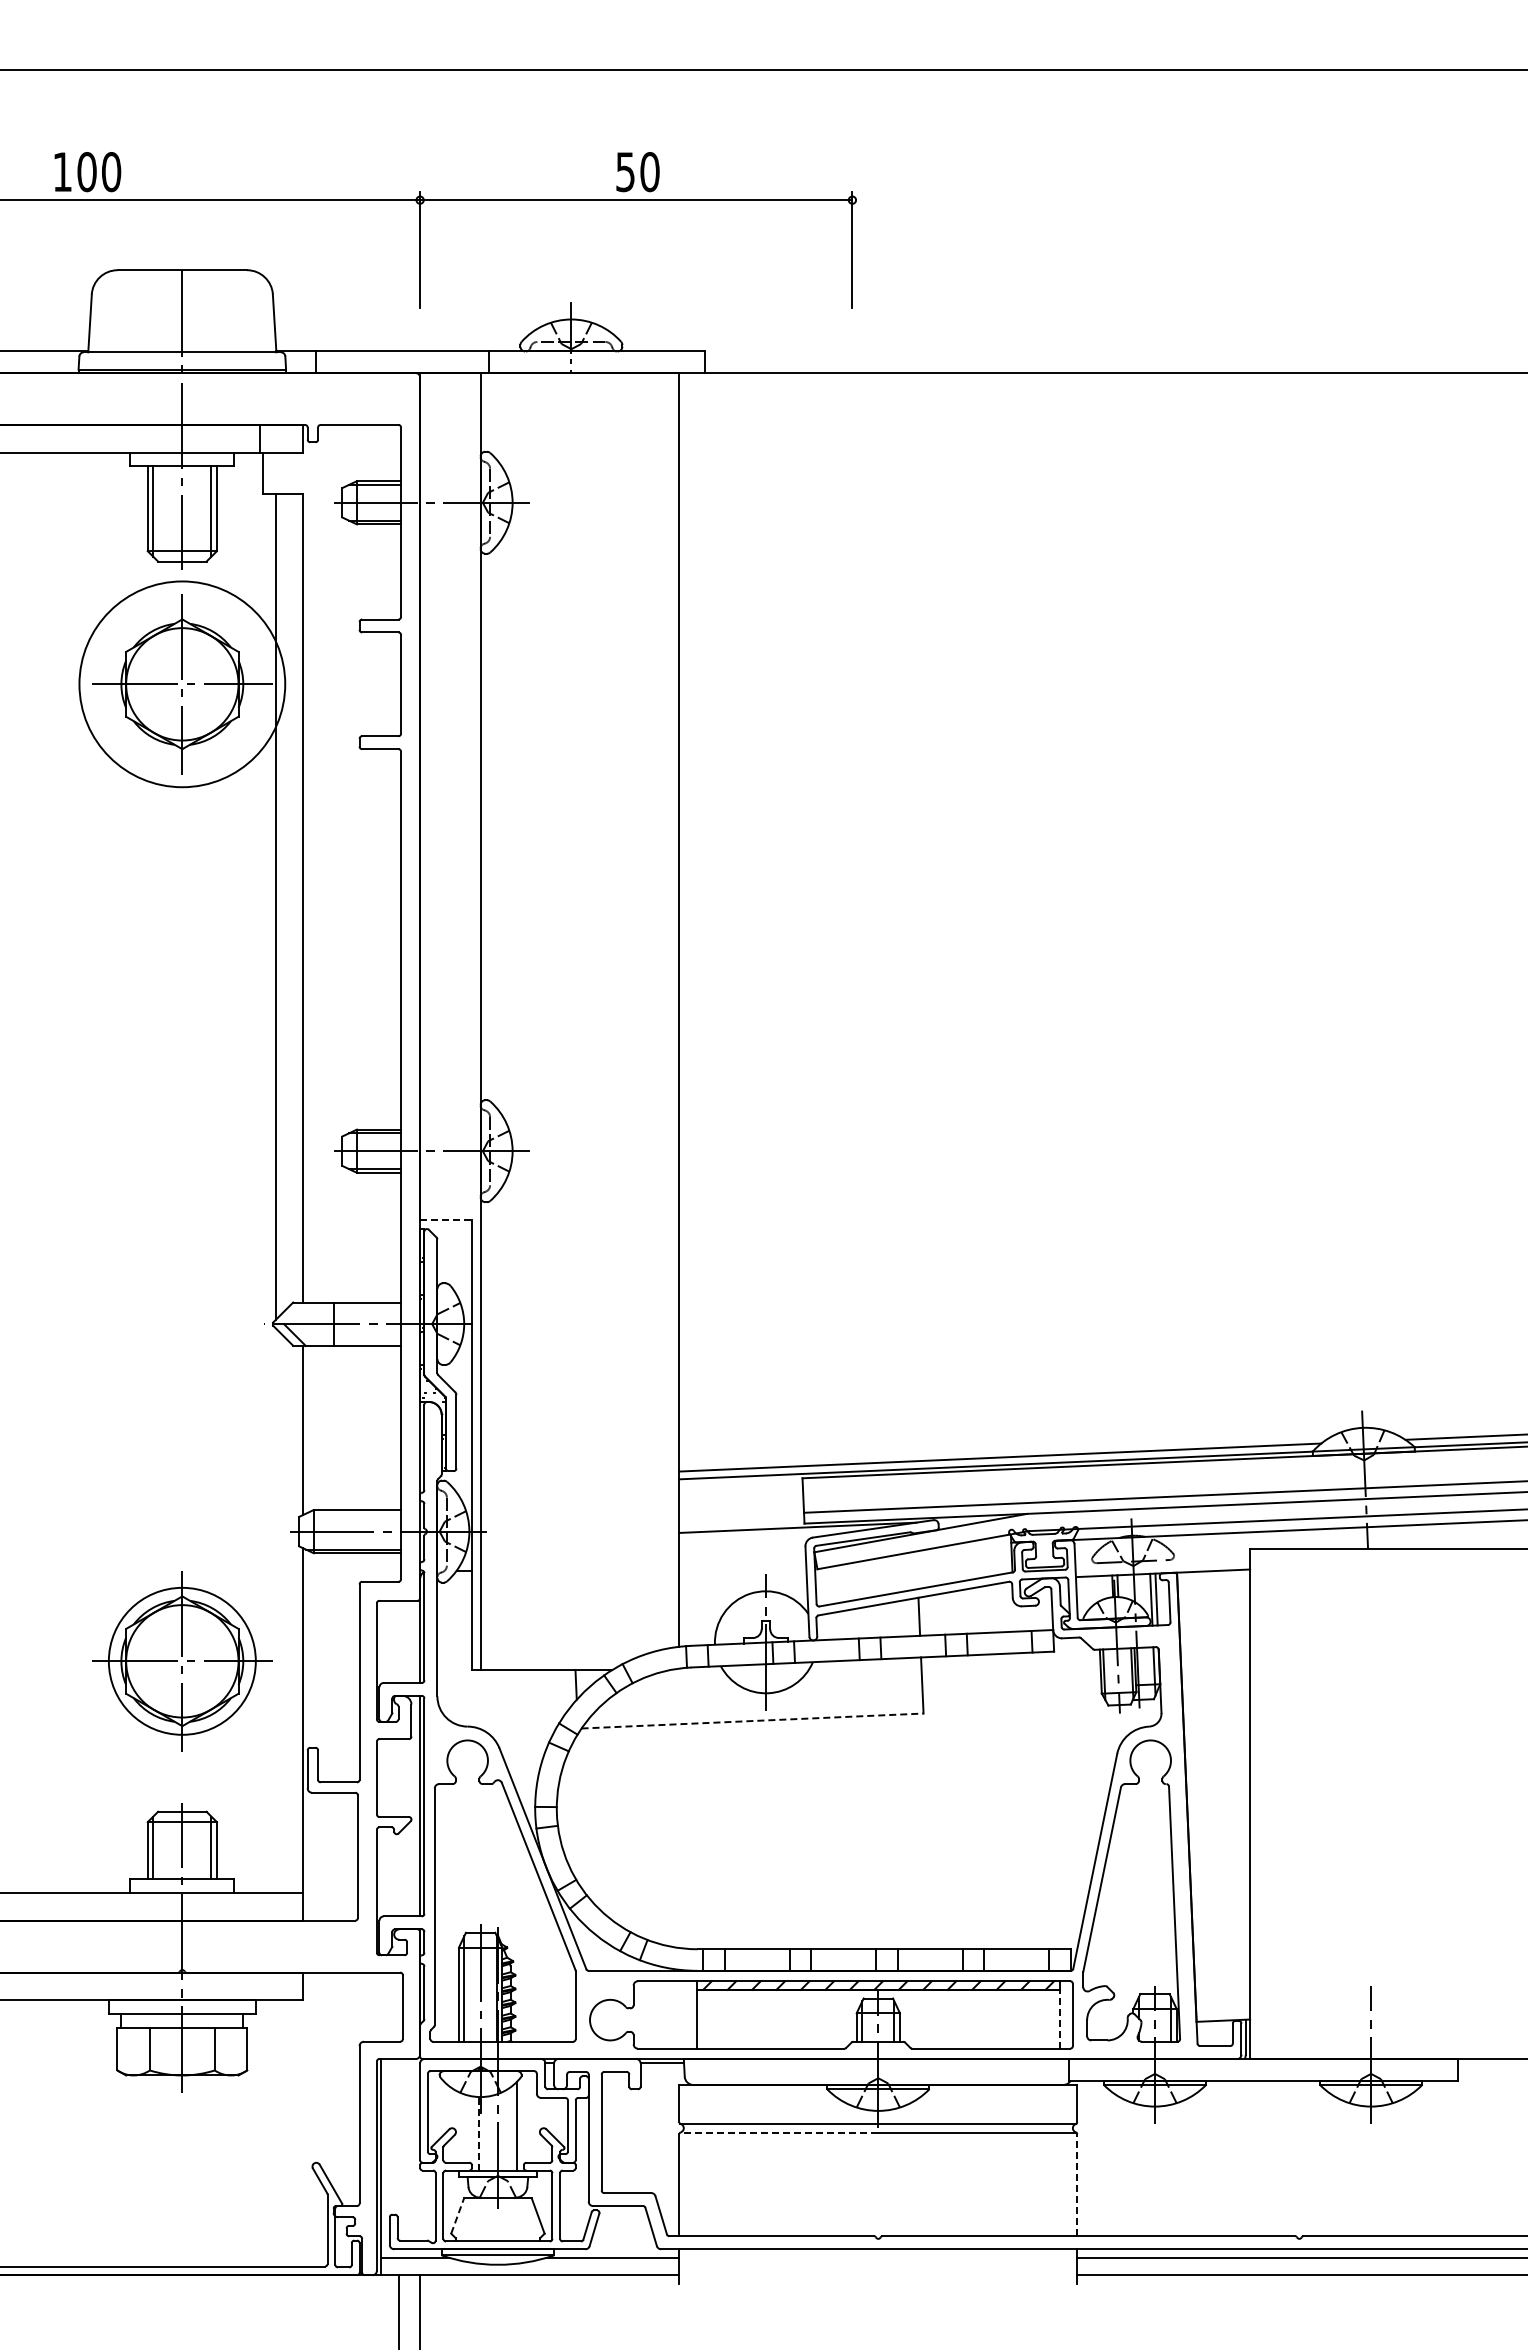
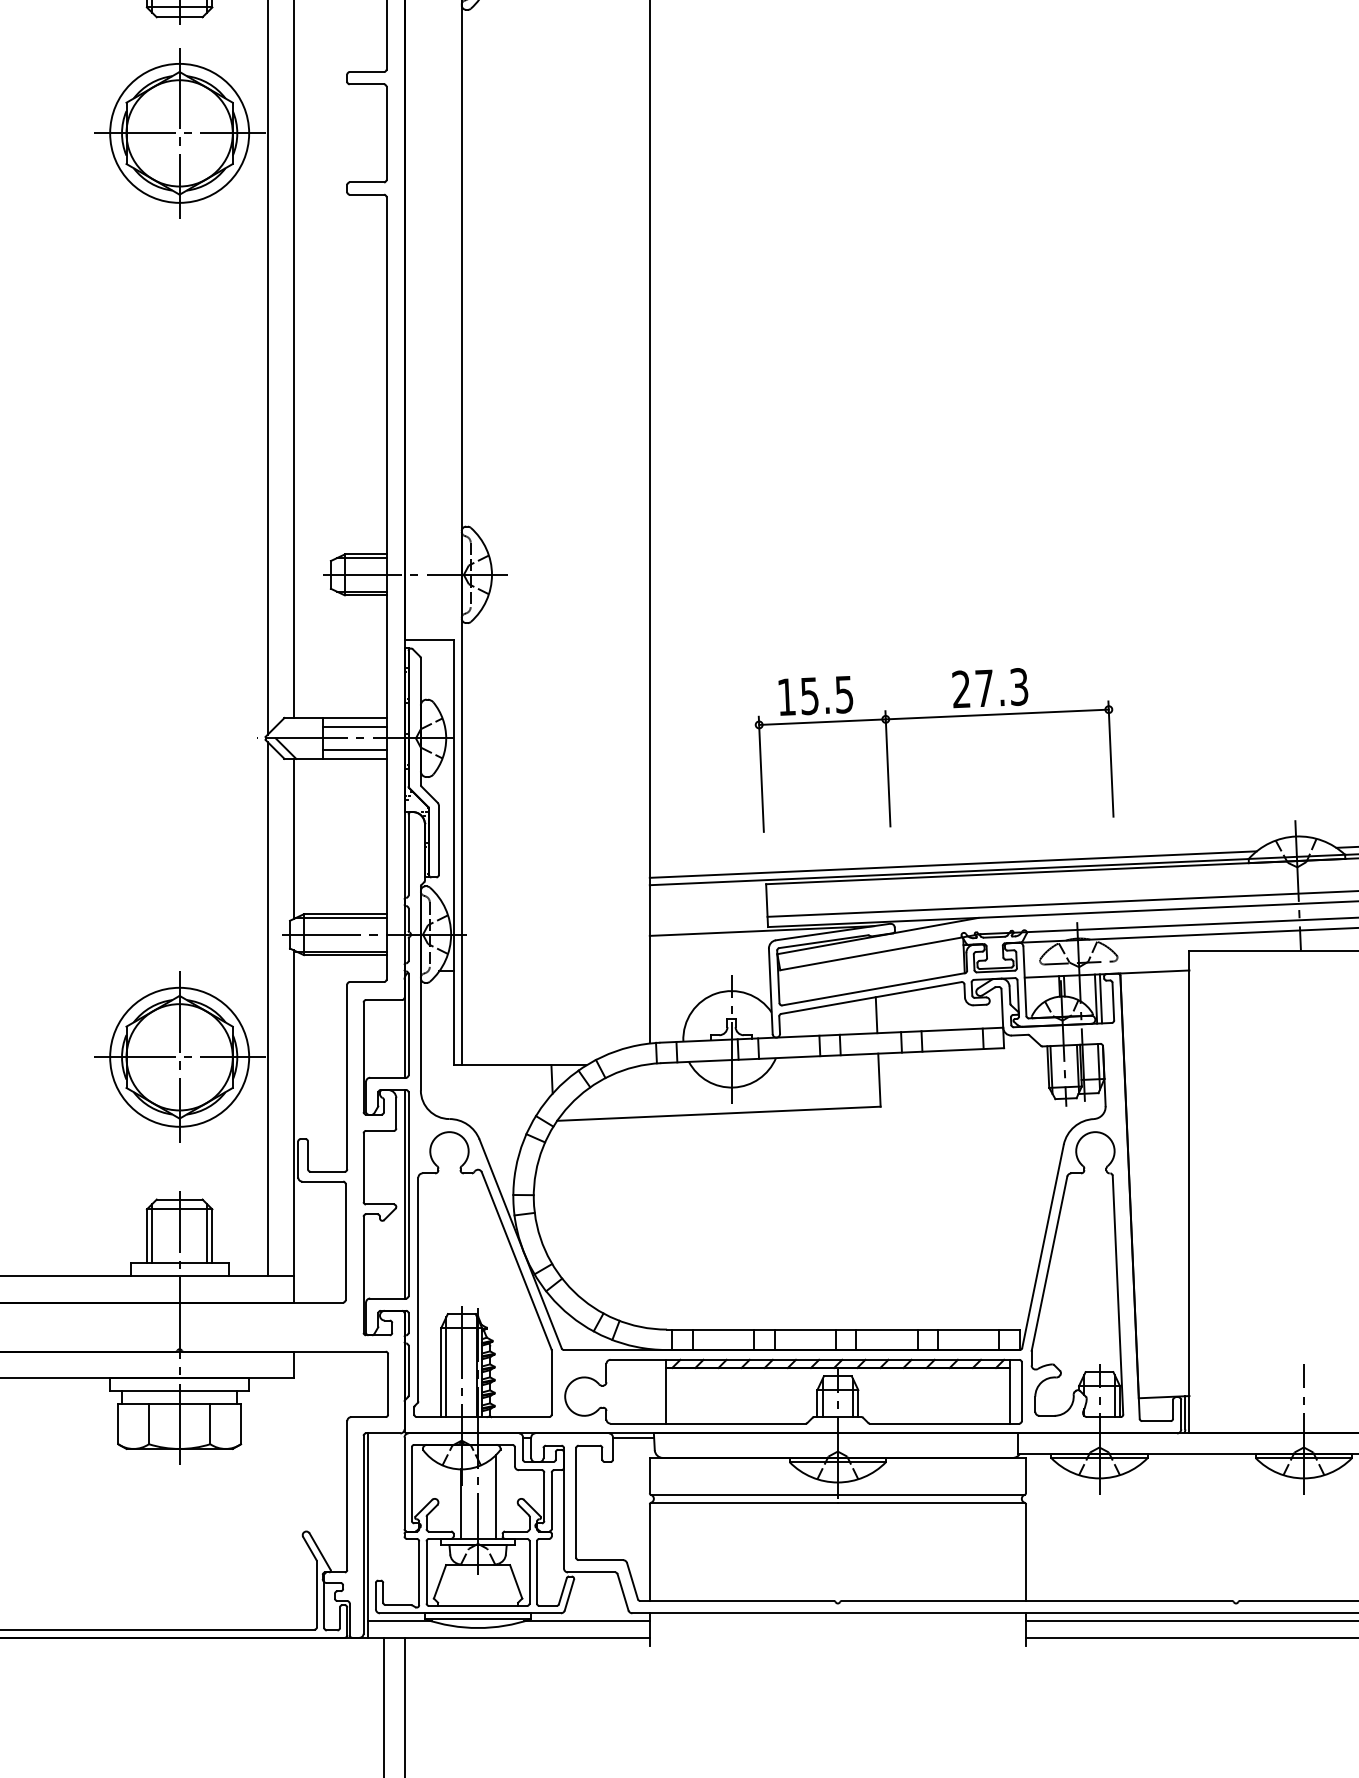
circle: (181, 683) -> (178, 132), size x0.71
line: (446, 1220) -> (429, 640), dashed -> solid
part: (980, 1302) -> (934, 717), added
line: (367, 1312) -> (354, 727), added
line: (367, 1336) -> (354, 750), added
line: (353, 1513) -> (341, 917), added
line: (275, 1610) -> (267, 1009), added
line: (753, 1721) -> (719, 1114), dashed -> solid
line: (1059, 2018) -> (1009, 1395), dashed -> solid
line: (779, 2132) -> (744, 1502), dashed -> solid
line: (479, 2133) -> (460, 1503), dashed -> solid
line: (1077, 2184) -> (1026, 1552), dashed -> solid
line: (457, 2215) -> (439, 1581), dashed -> solid

